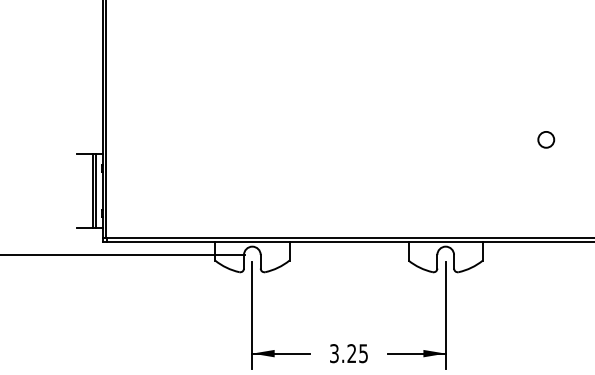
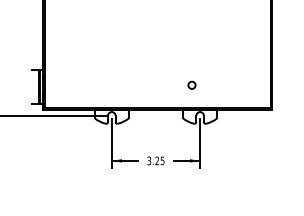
circle: (545, 137) -> (191, 84), moved

